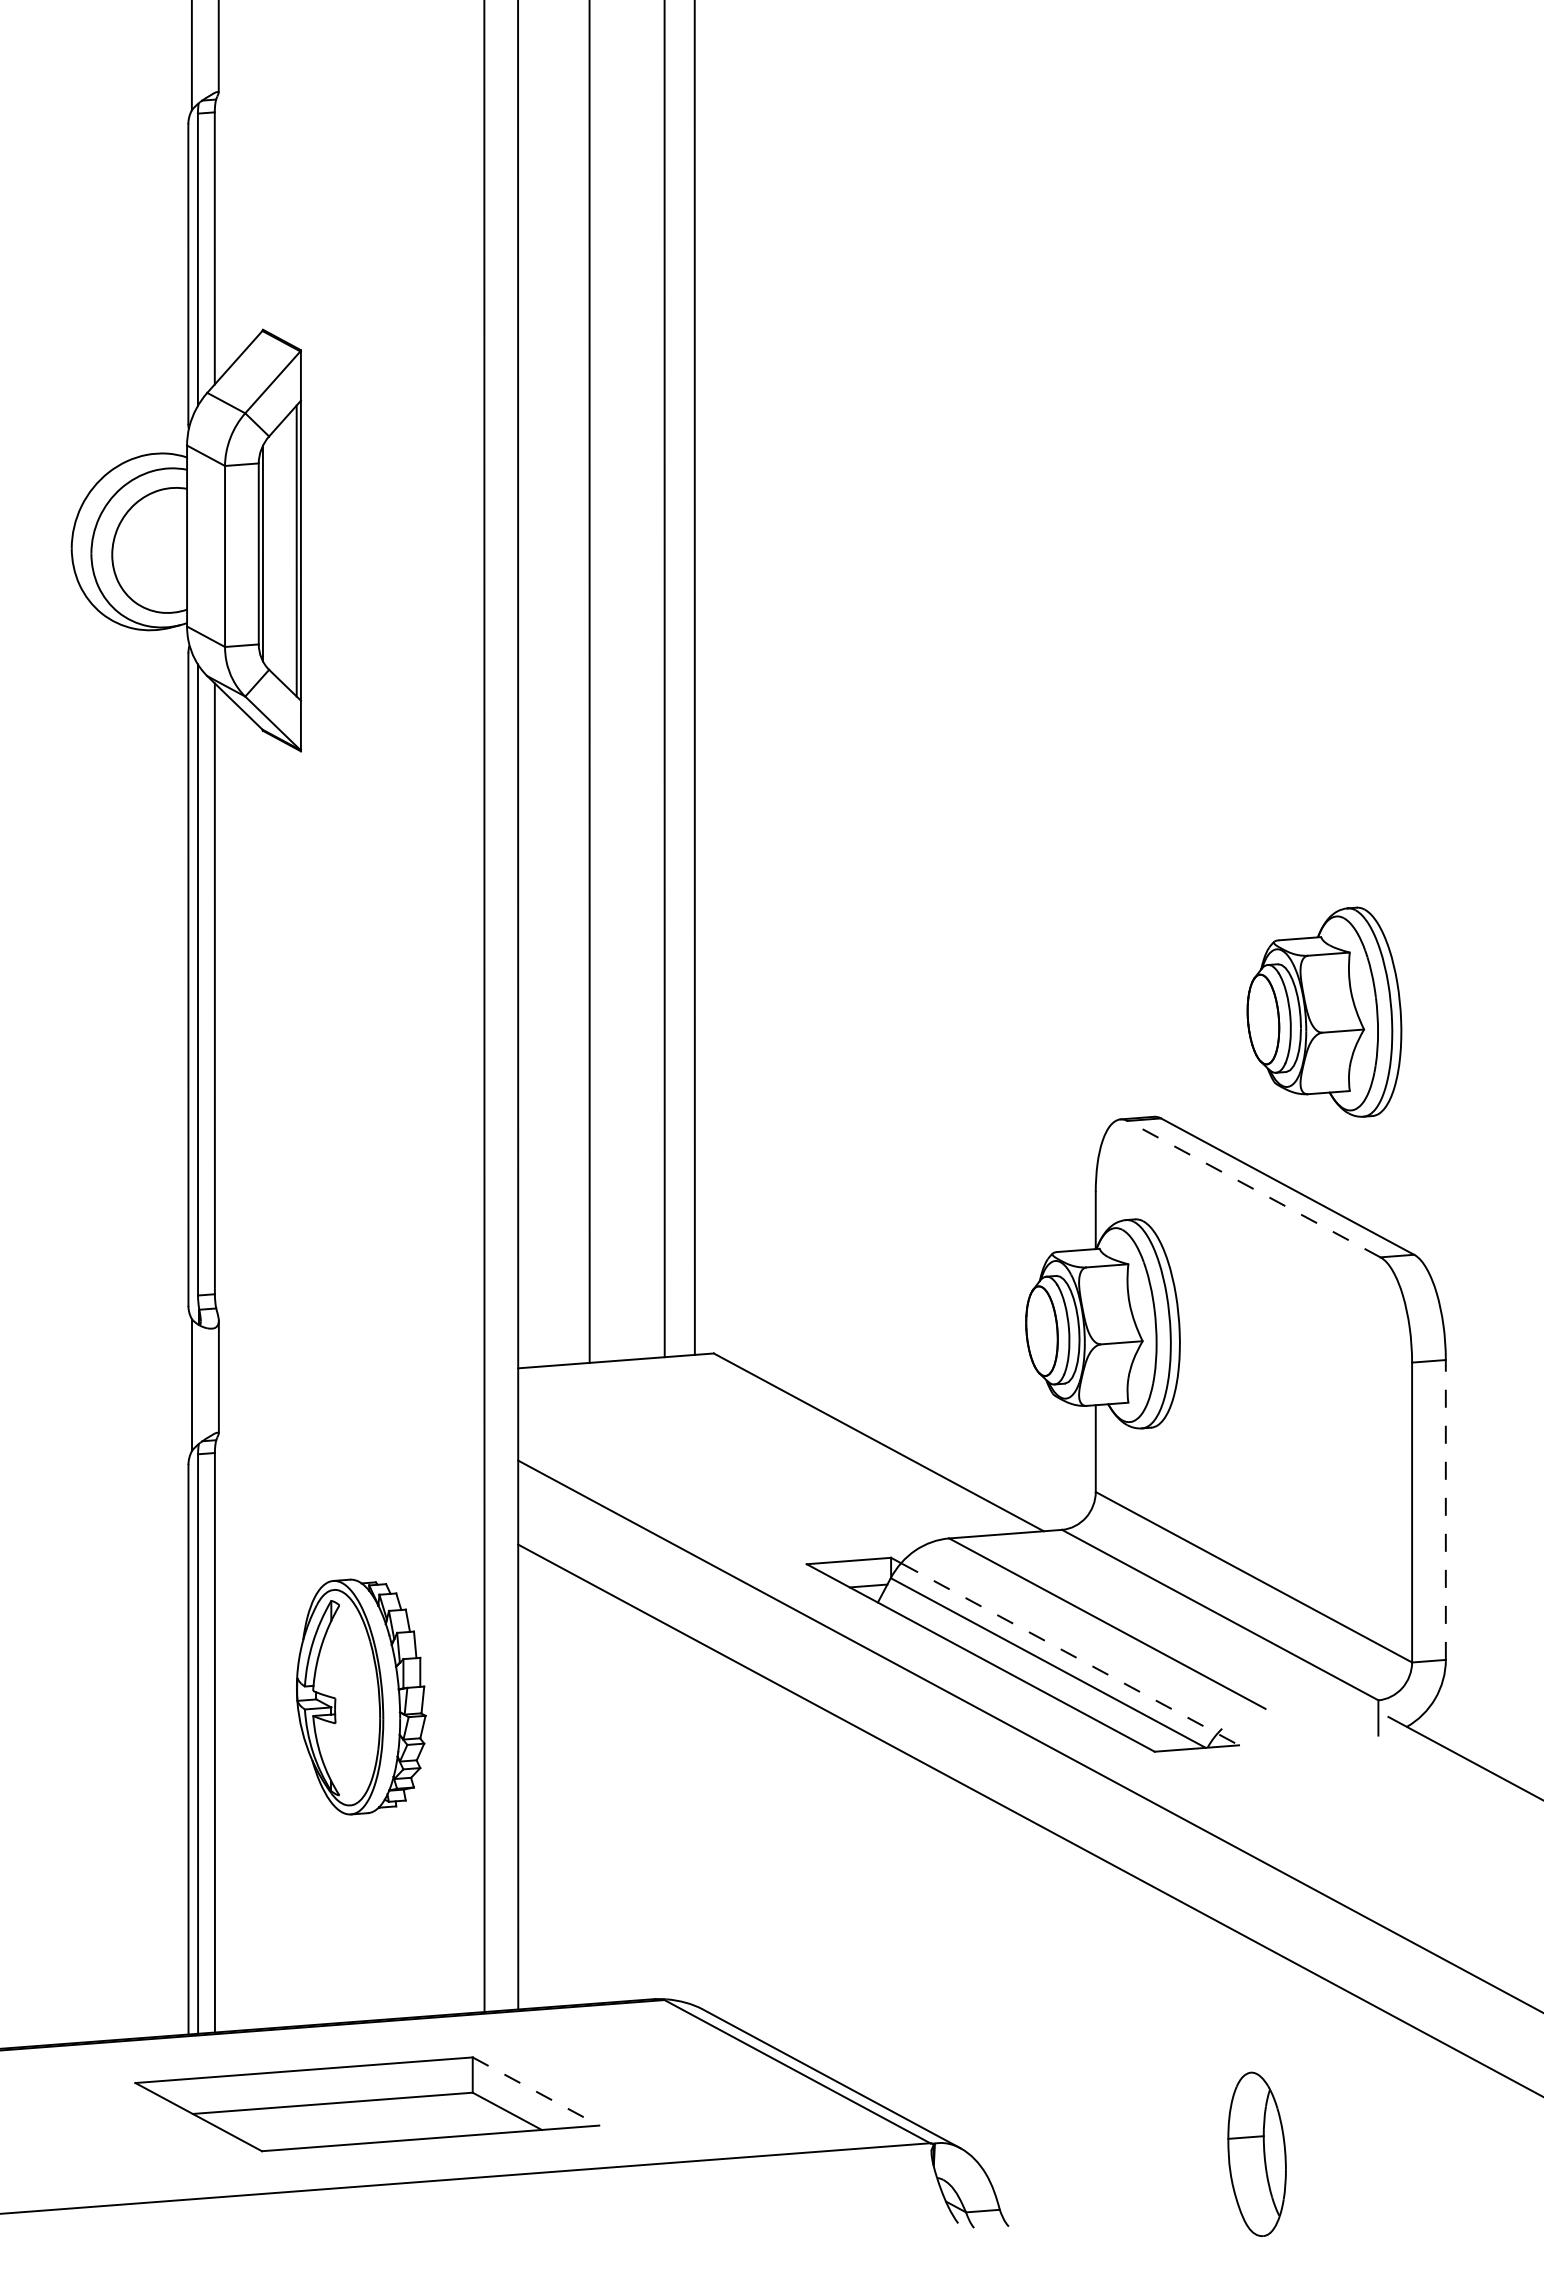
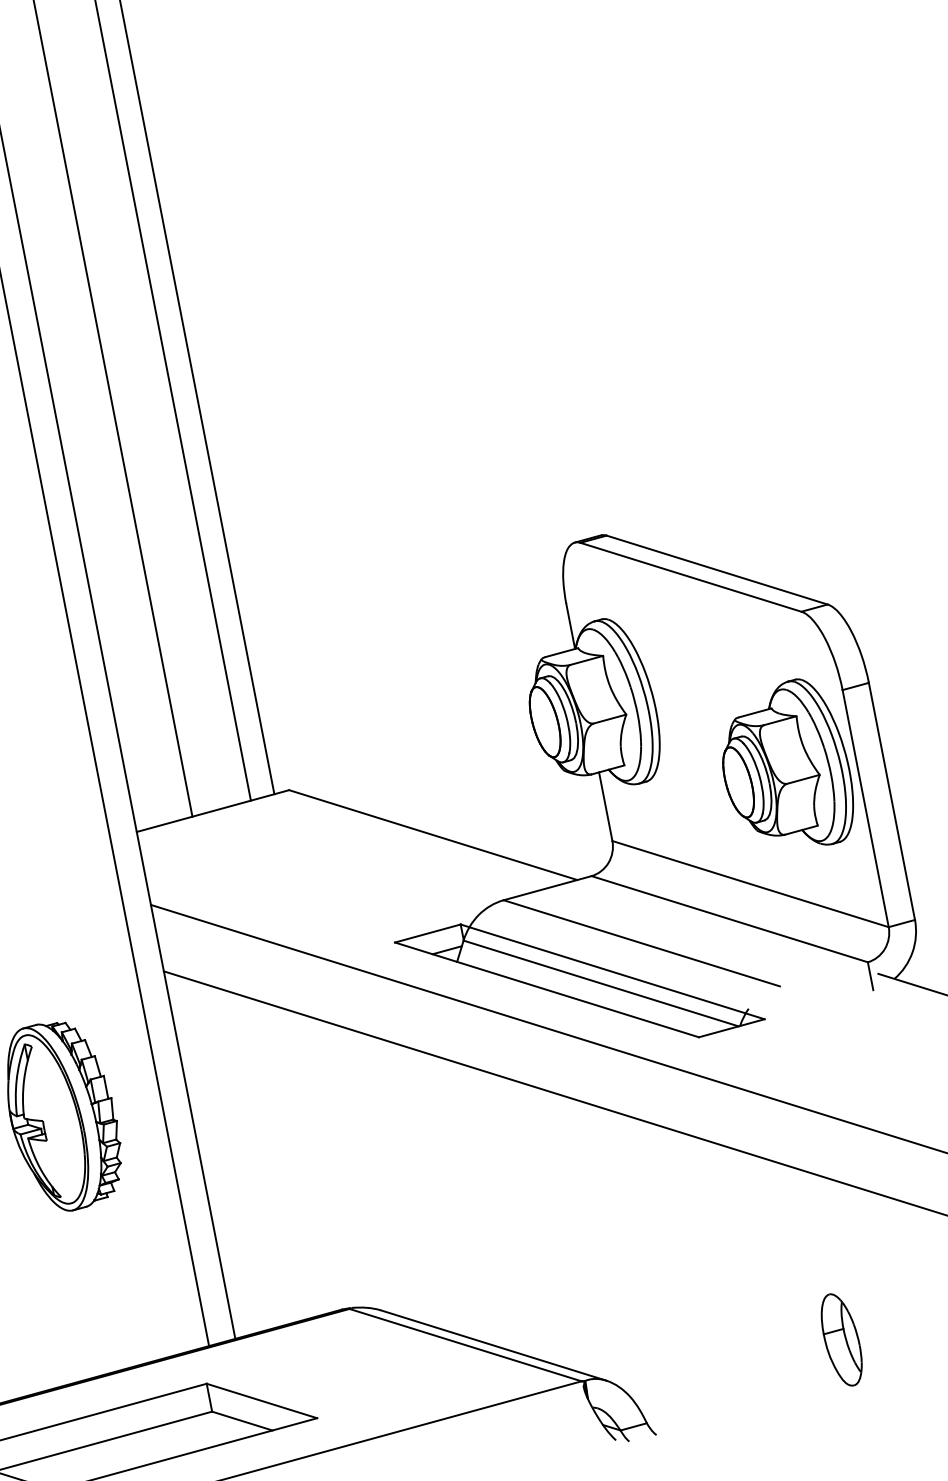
part: (1324, 1011) -> (785, 766), moved
line: (1253, 1189) -> (690, 577), dashed -> solid
line: (1445, 1509) -> (891, 801), dashed -> solid
line: (1071, 1654) -> (618, 973), dashed -> solid
line: (536, 2091) -> (262, 1400), dashed -> solid
part: (1256, 2154) -> (841, 1340), size x0.71

